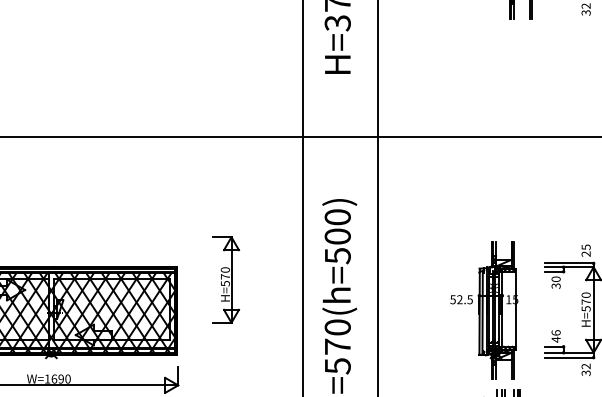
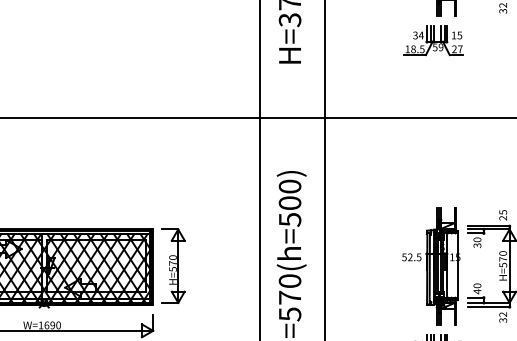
part: (504, 46) -> (433, 40), added
part: (226, 279) -> (173, 265), moved
part: (484, 310) -> (431, 266), moved
text: (555, 332) -> (476, 285), 46 -> 40

